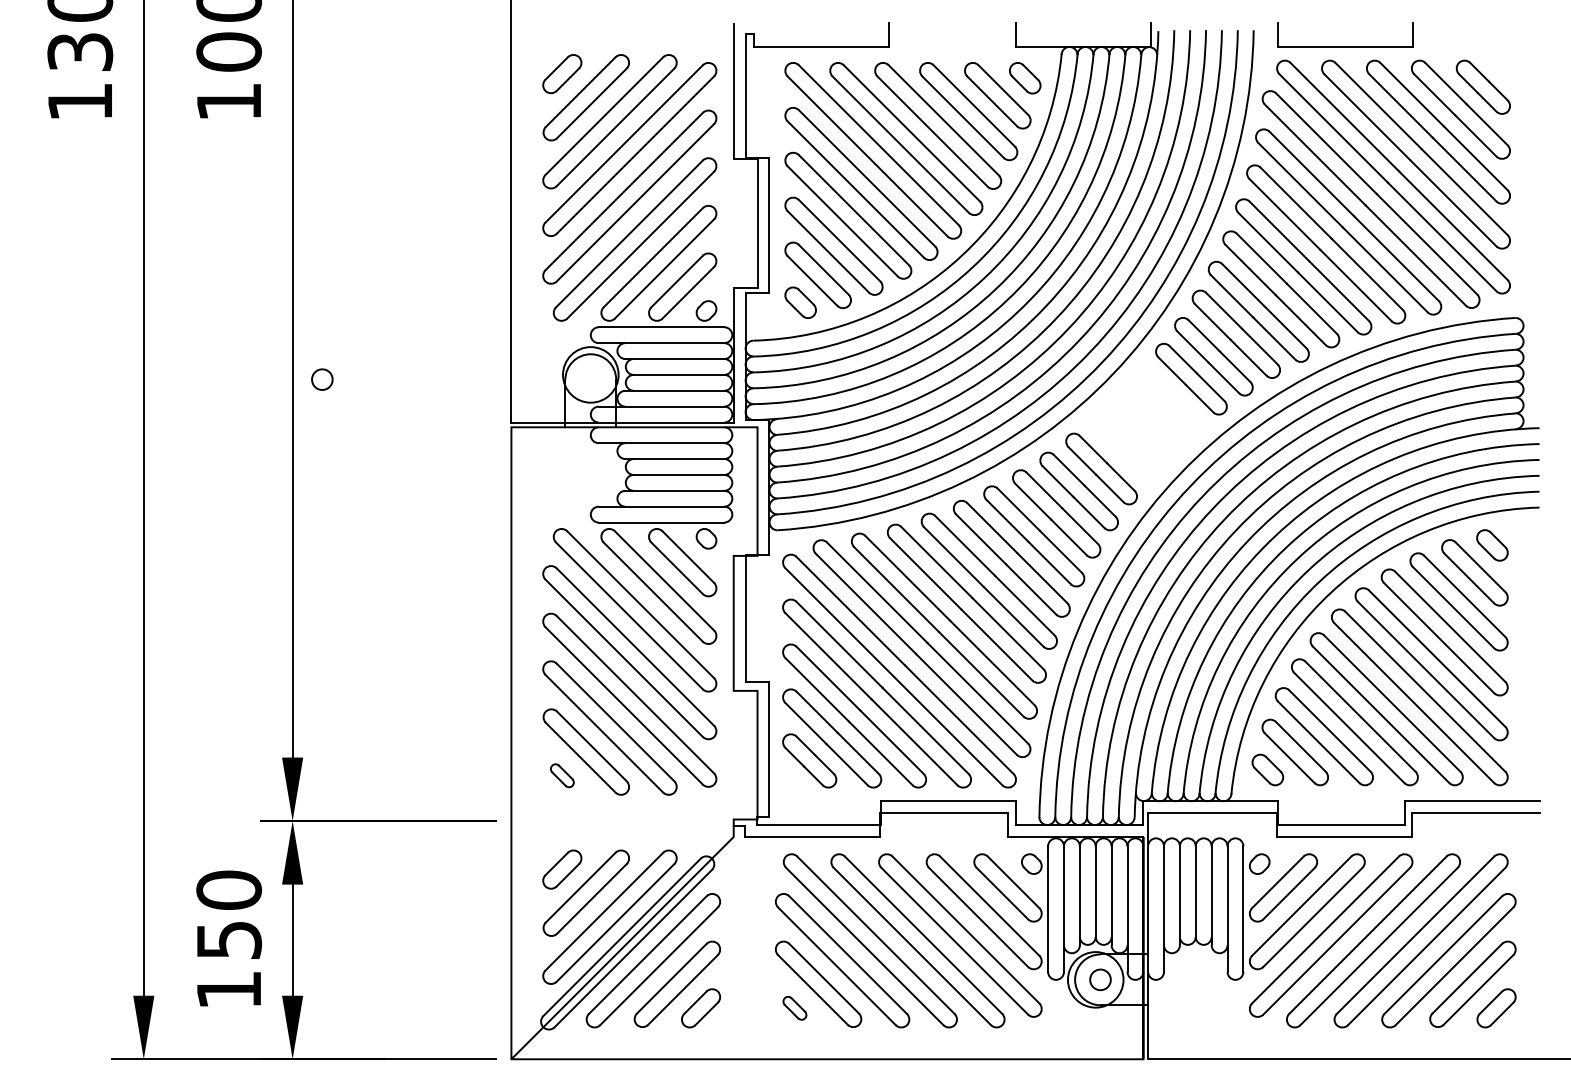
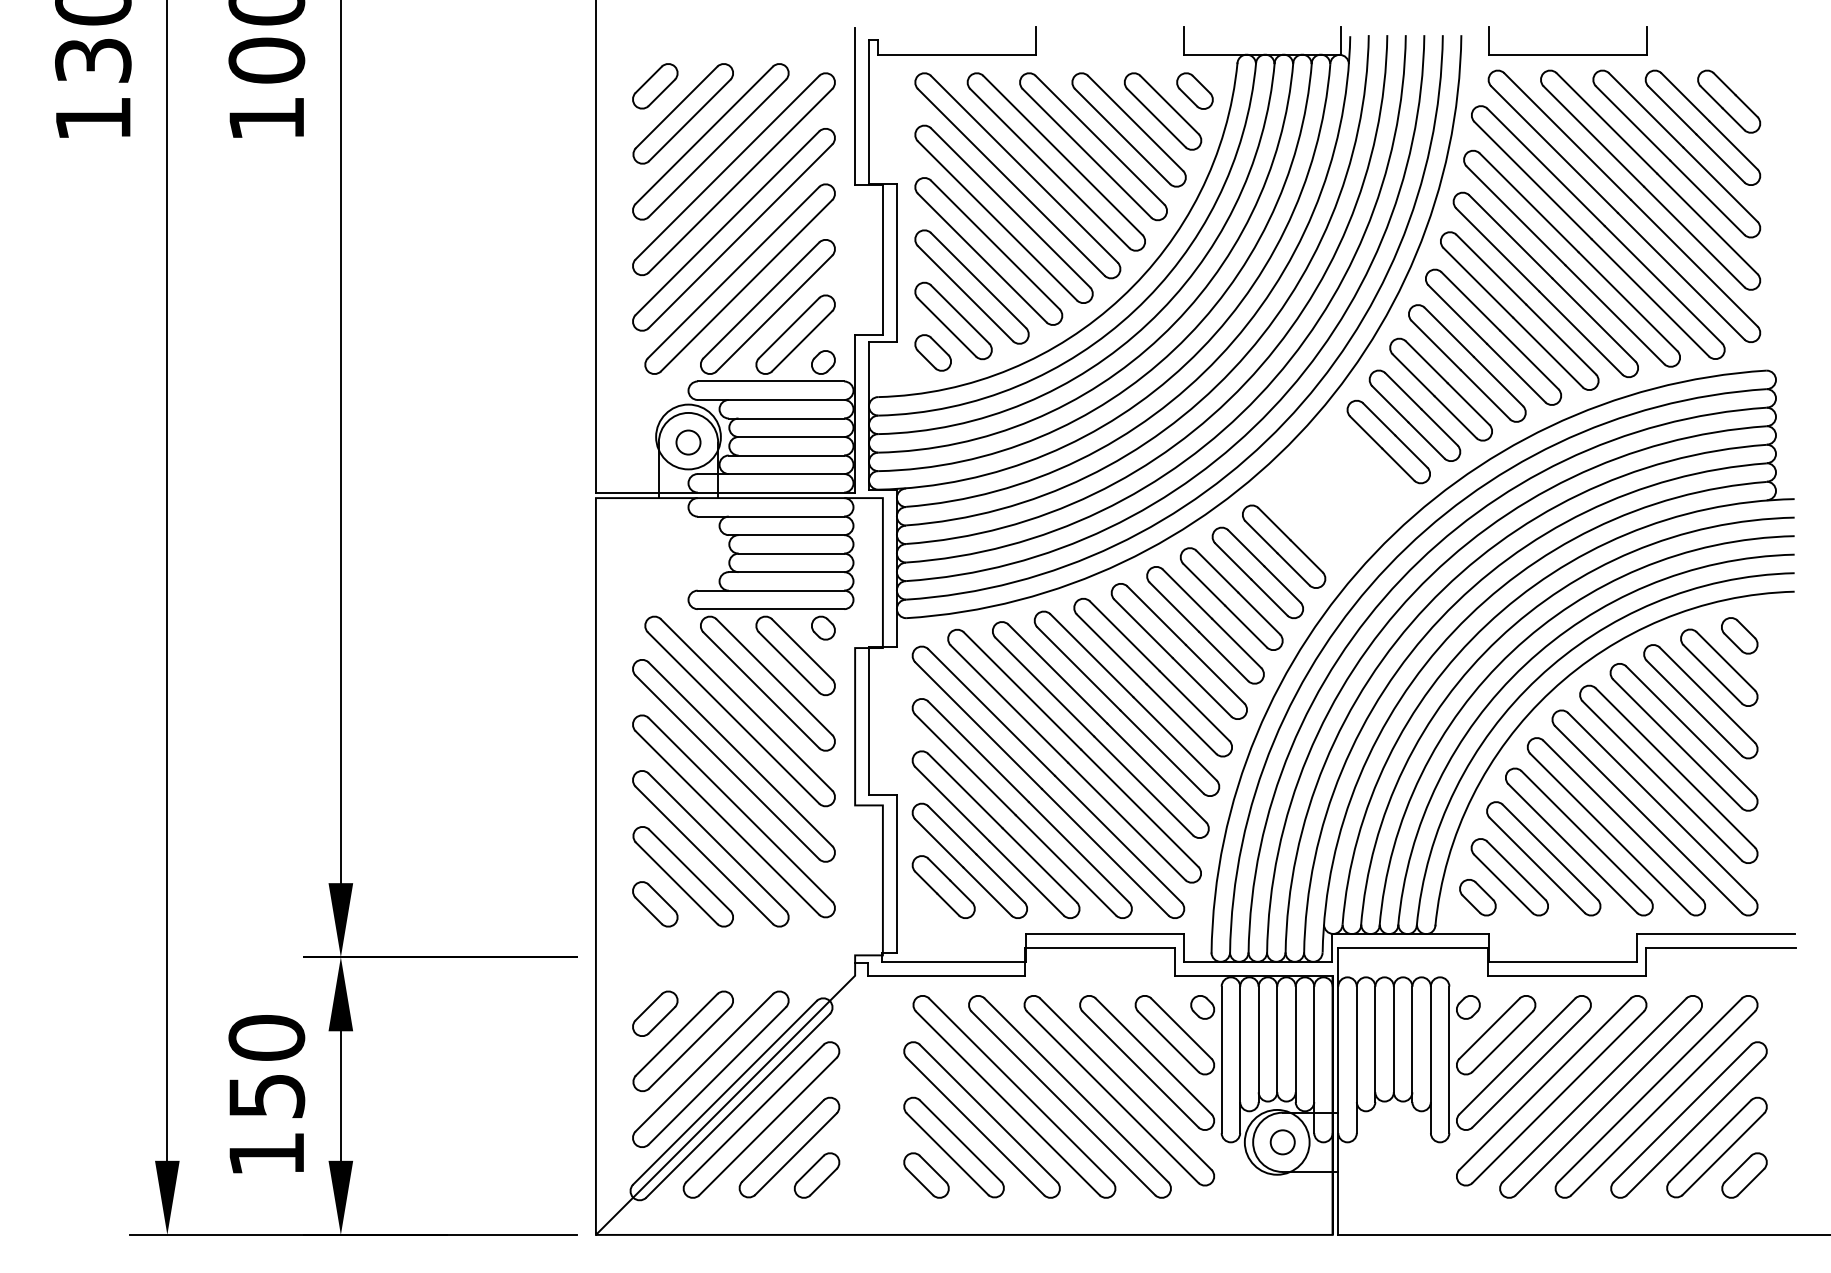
circle: (322, 379) -> (688, 442), moved
part: (562, 775) -> (655, 904), size x1.67
part: (794, 1008) -> (926, 1175), size x1.67

